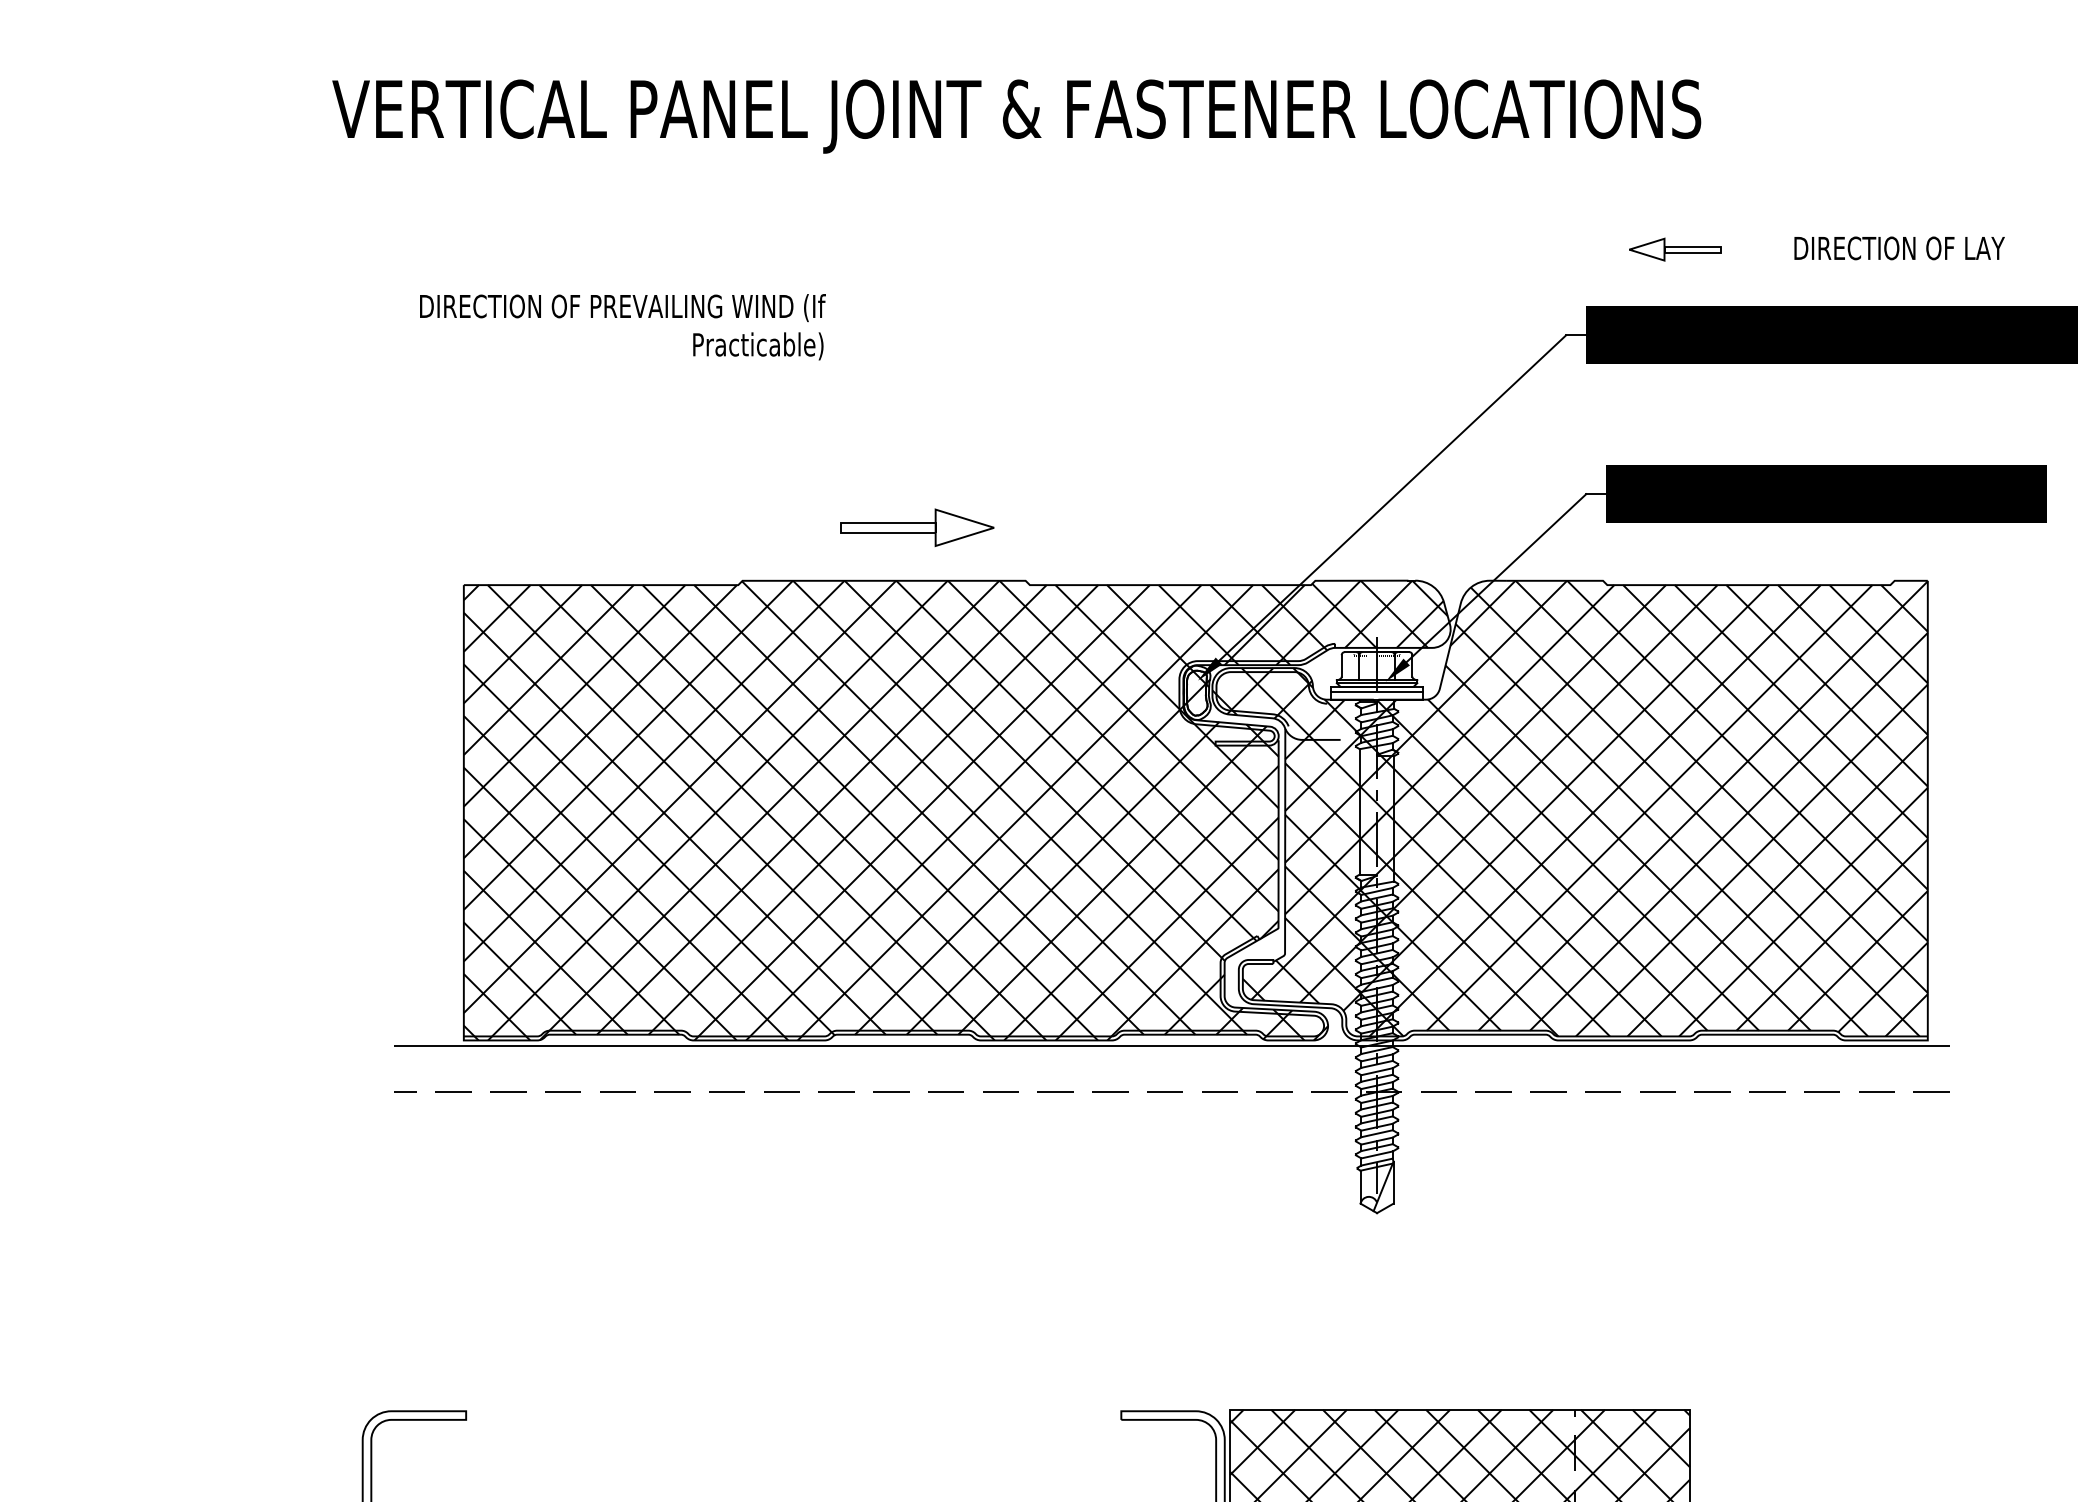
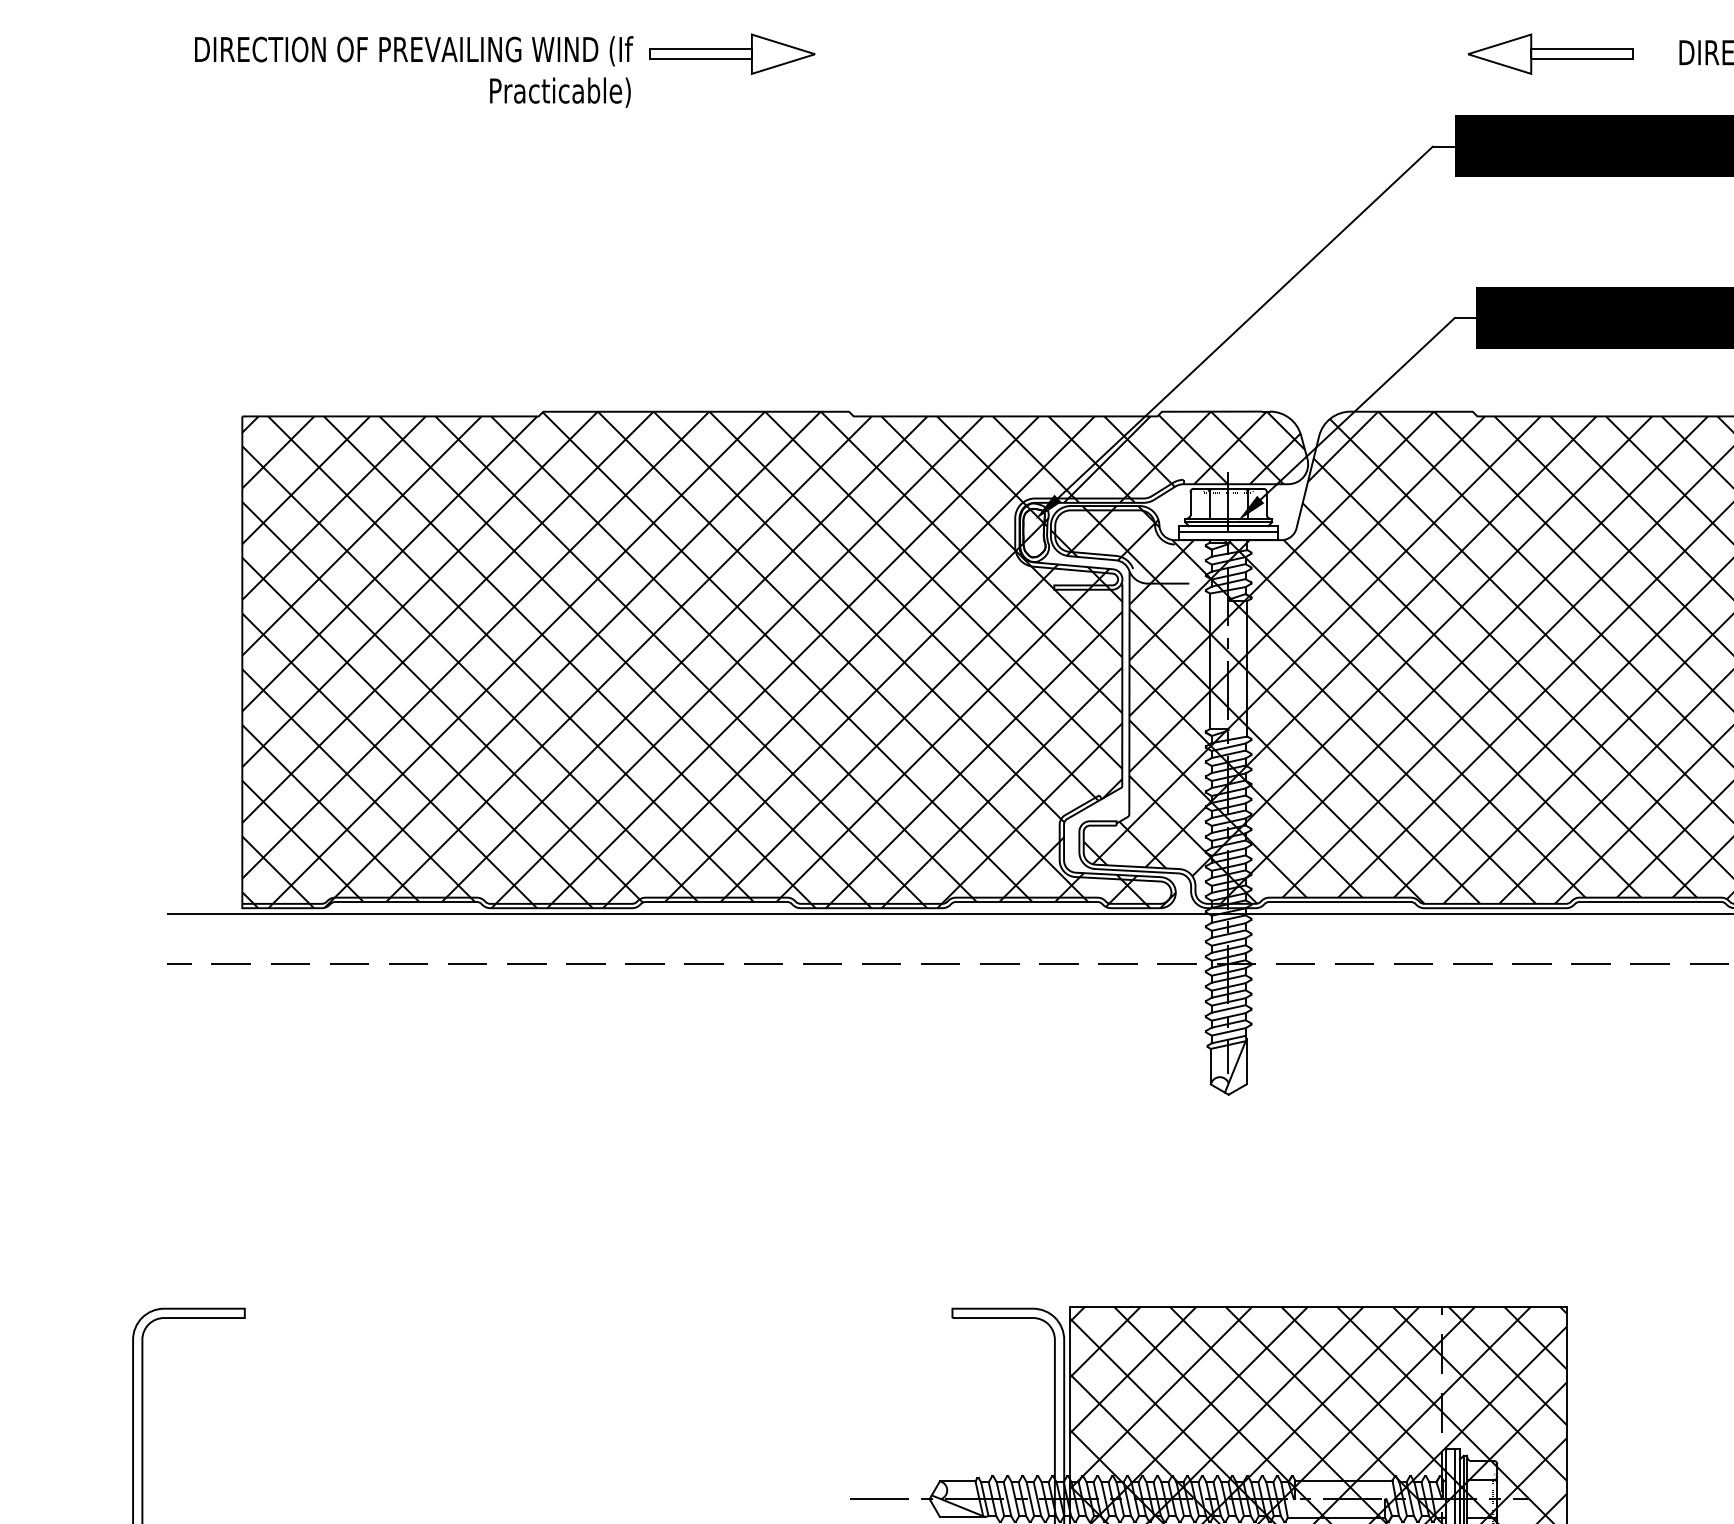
part: (1675, 249) -> (1551, 53), size x1.67
text: (622, 327) -> (413, 72), moved
part: (917, 527) -> (732, 53), moved

